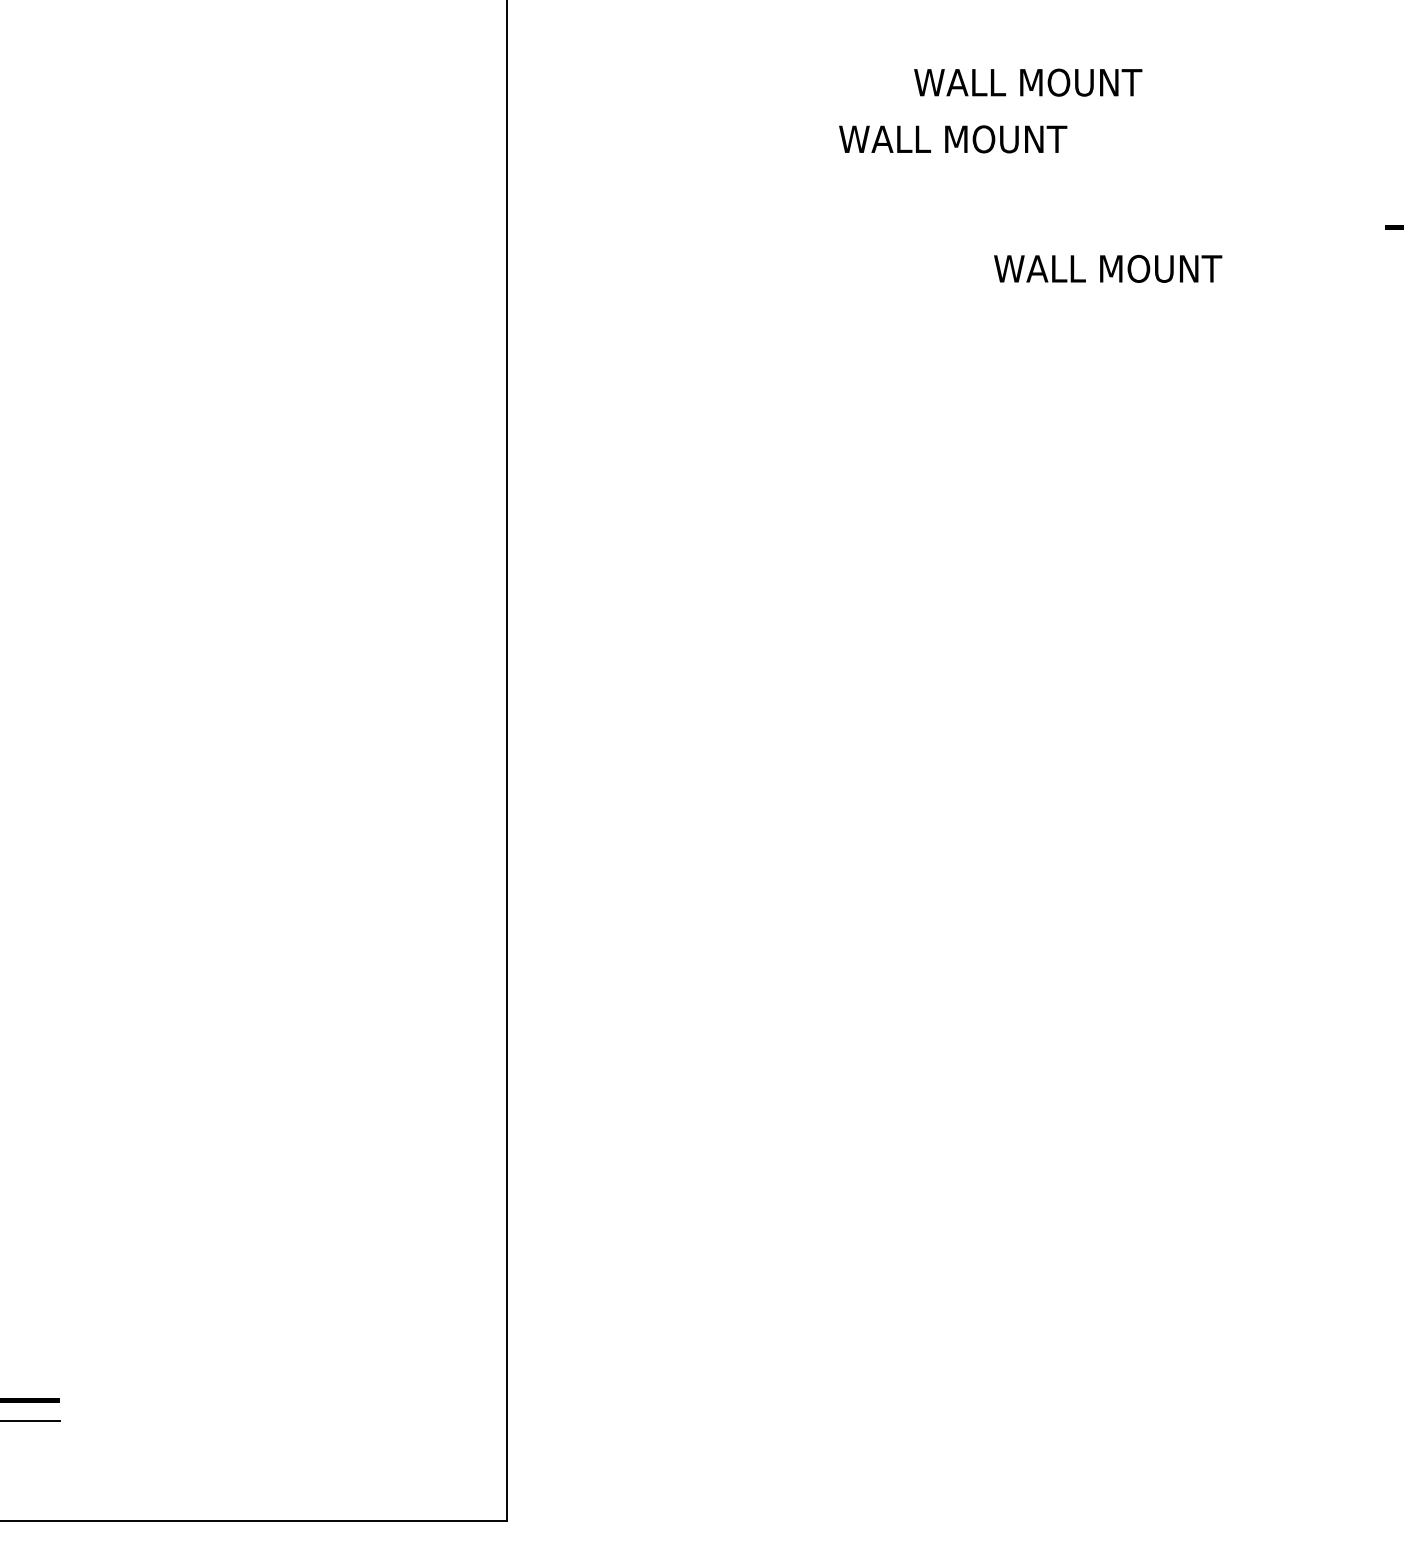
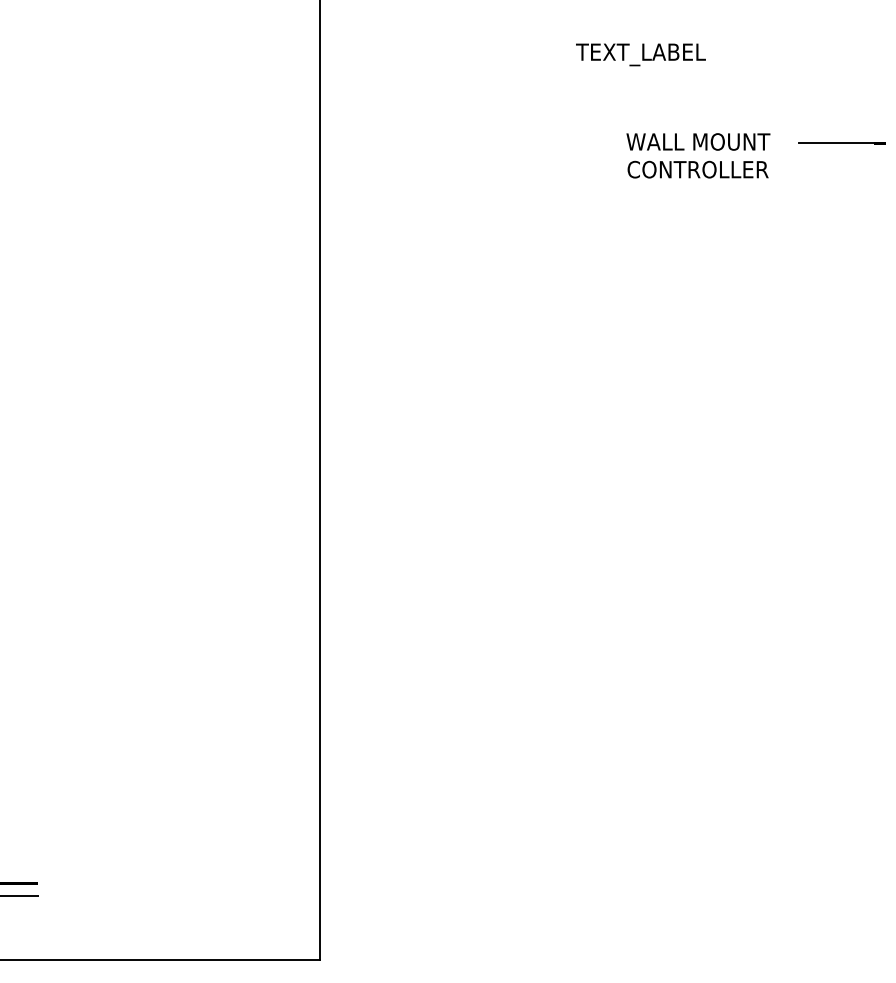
text: (1027, 86) -> (648, 54), WALL MOUNT -> TEXT_LABEL
text: (953, 138) -> (698, 141), moved
line: (1332, 227) -> (840, 143), added
text: (1108, 268) -> (699, 169), WALL MOUNT -> CONTROLLER

